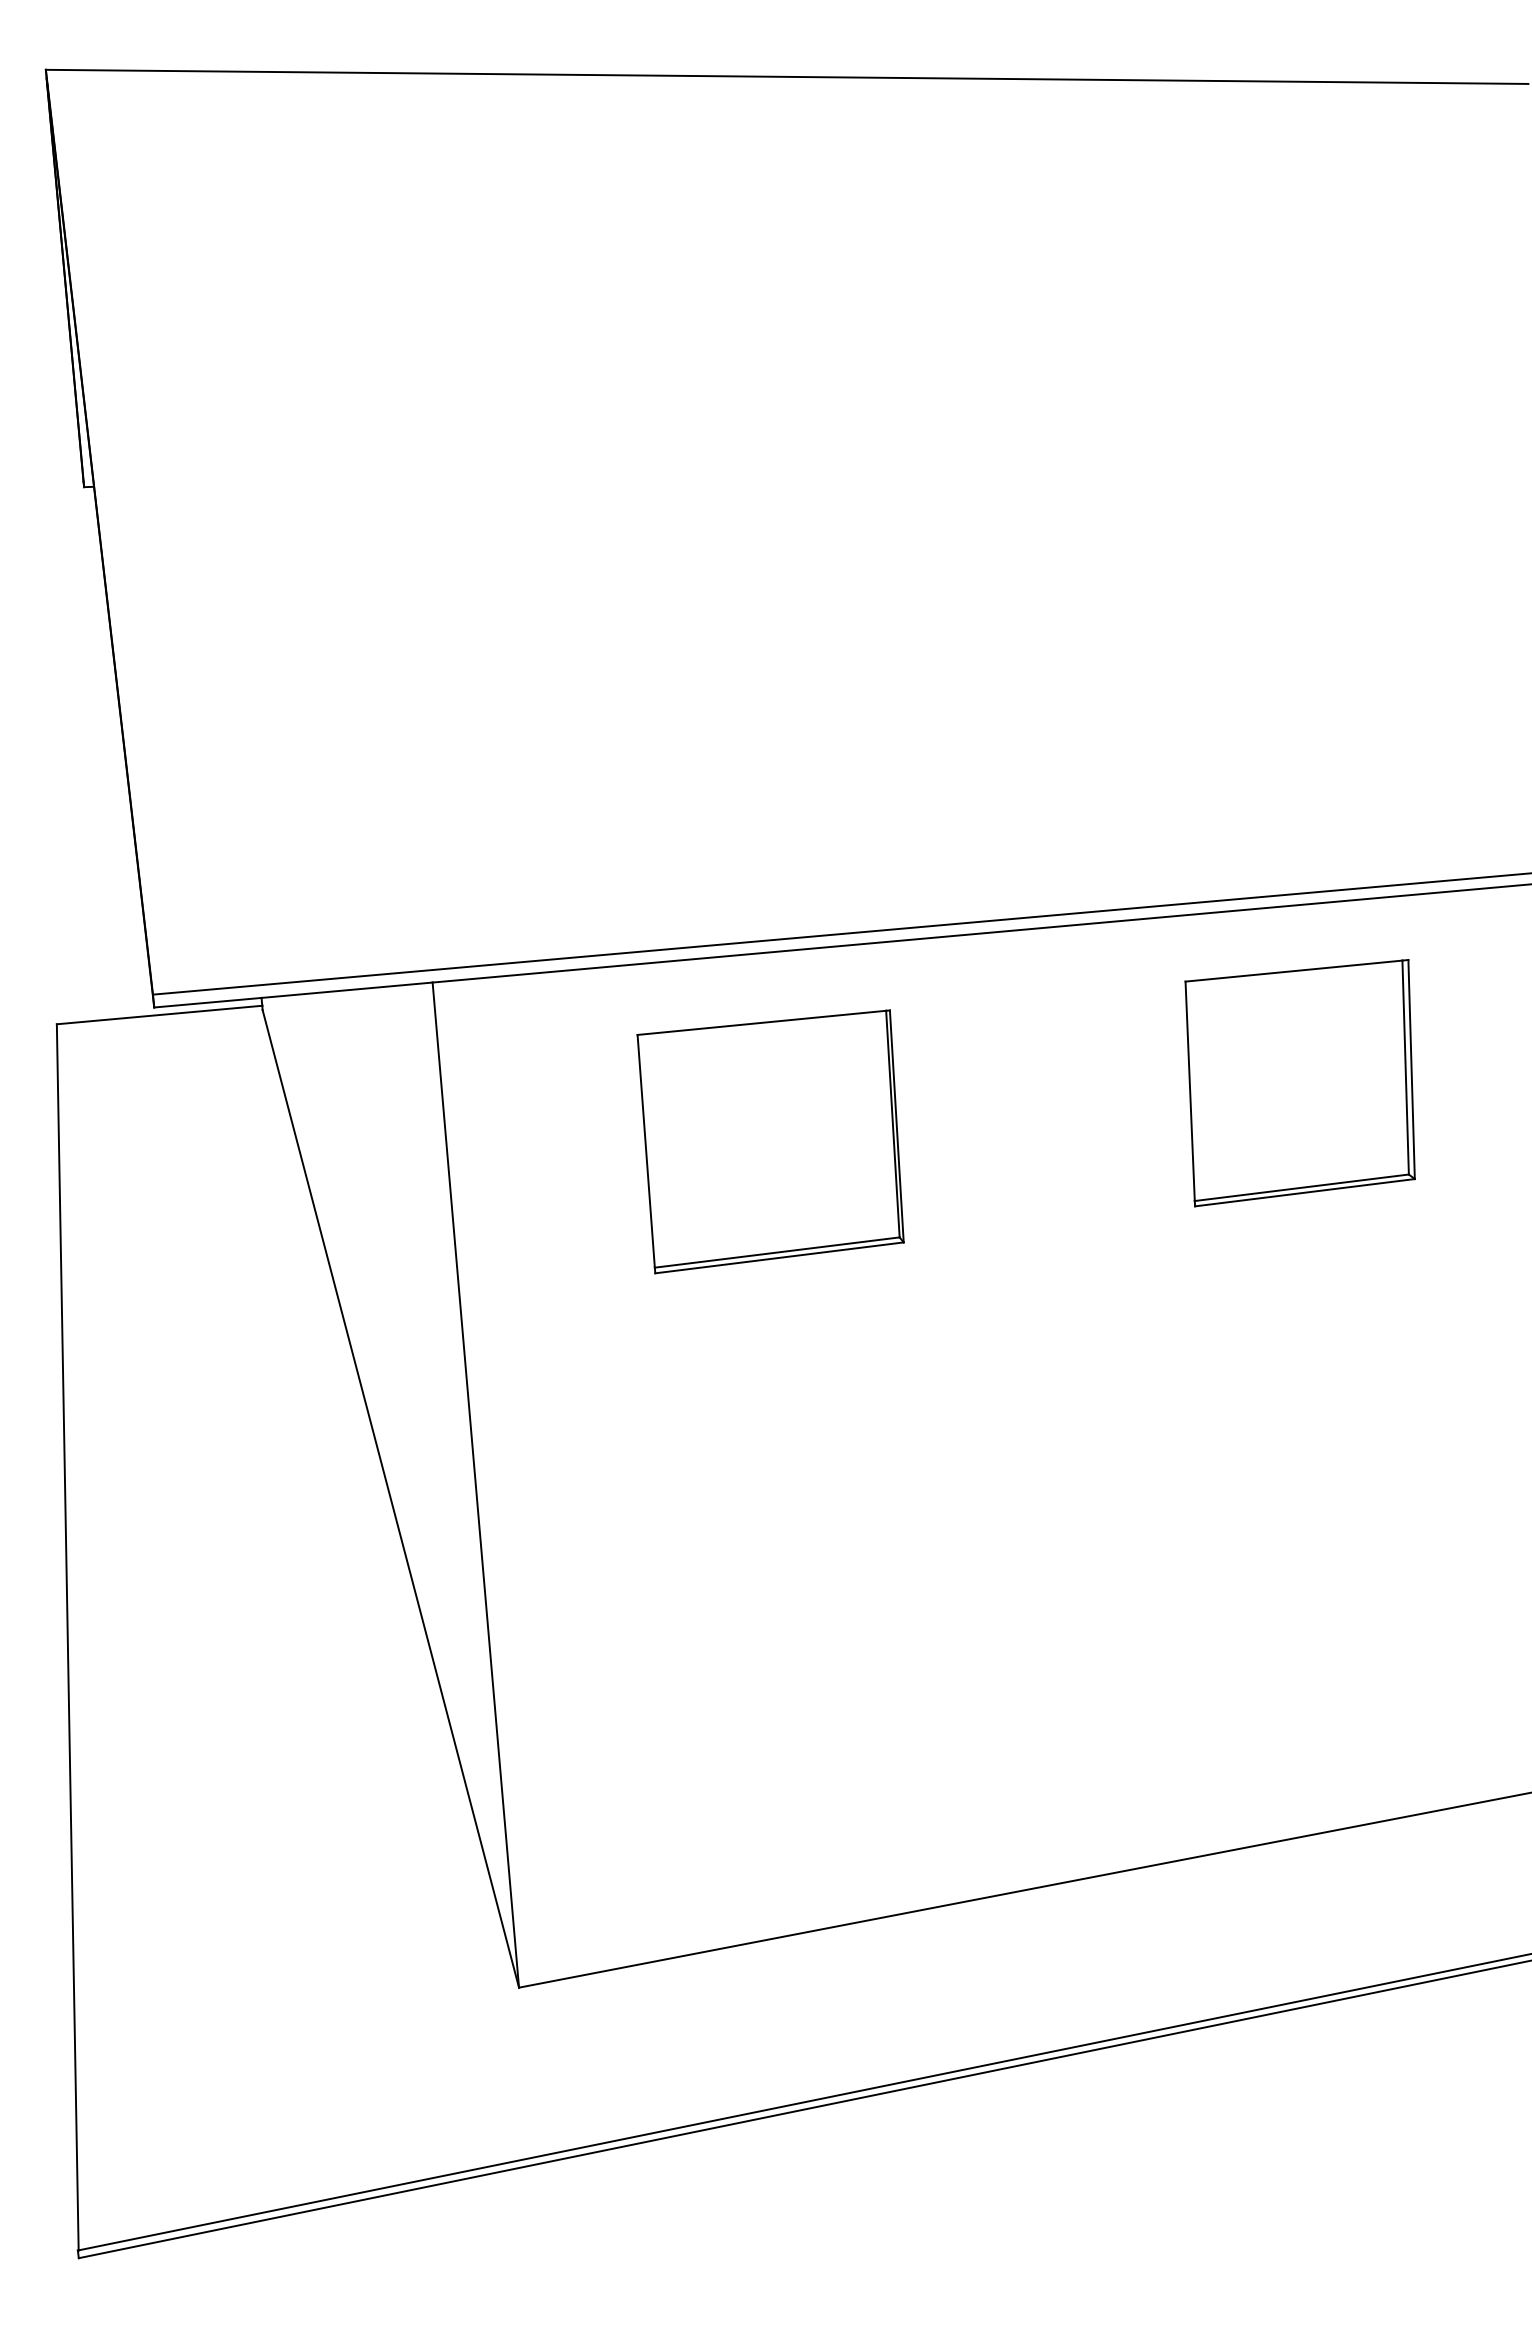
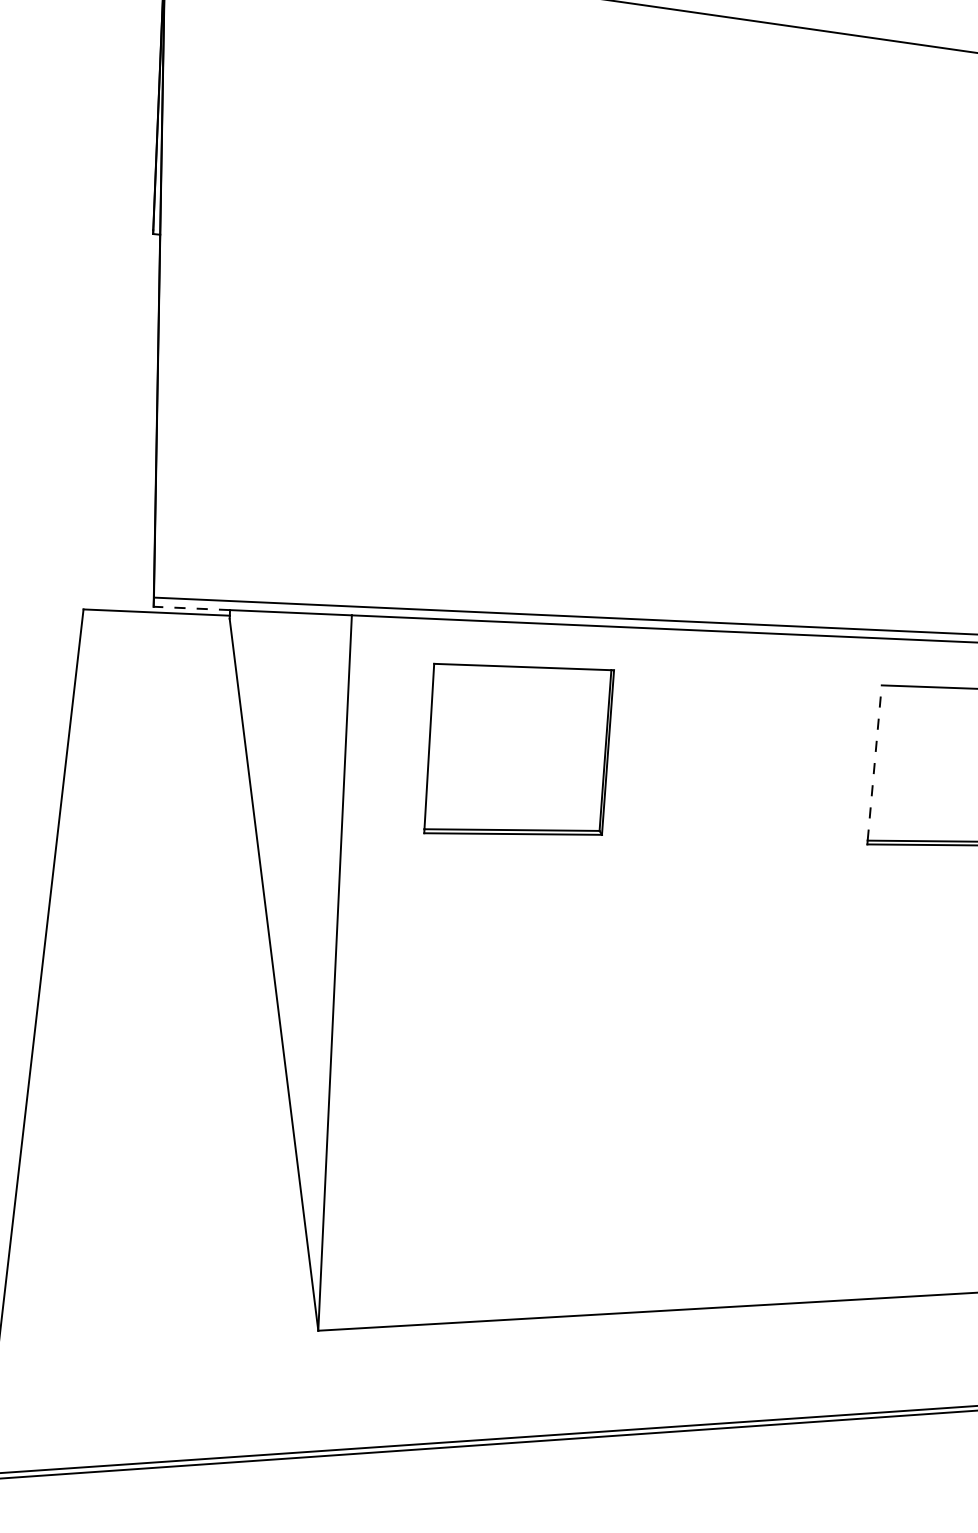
line: (207, 1002) -> (191, 608), solid -> dashed
line: (1190, 1091) -> (874, 763), solid -> dashed
part: (770, 1141) -> (517, 751), moved

